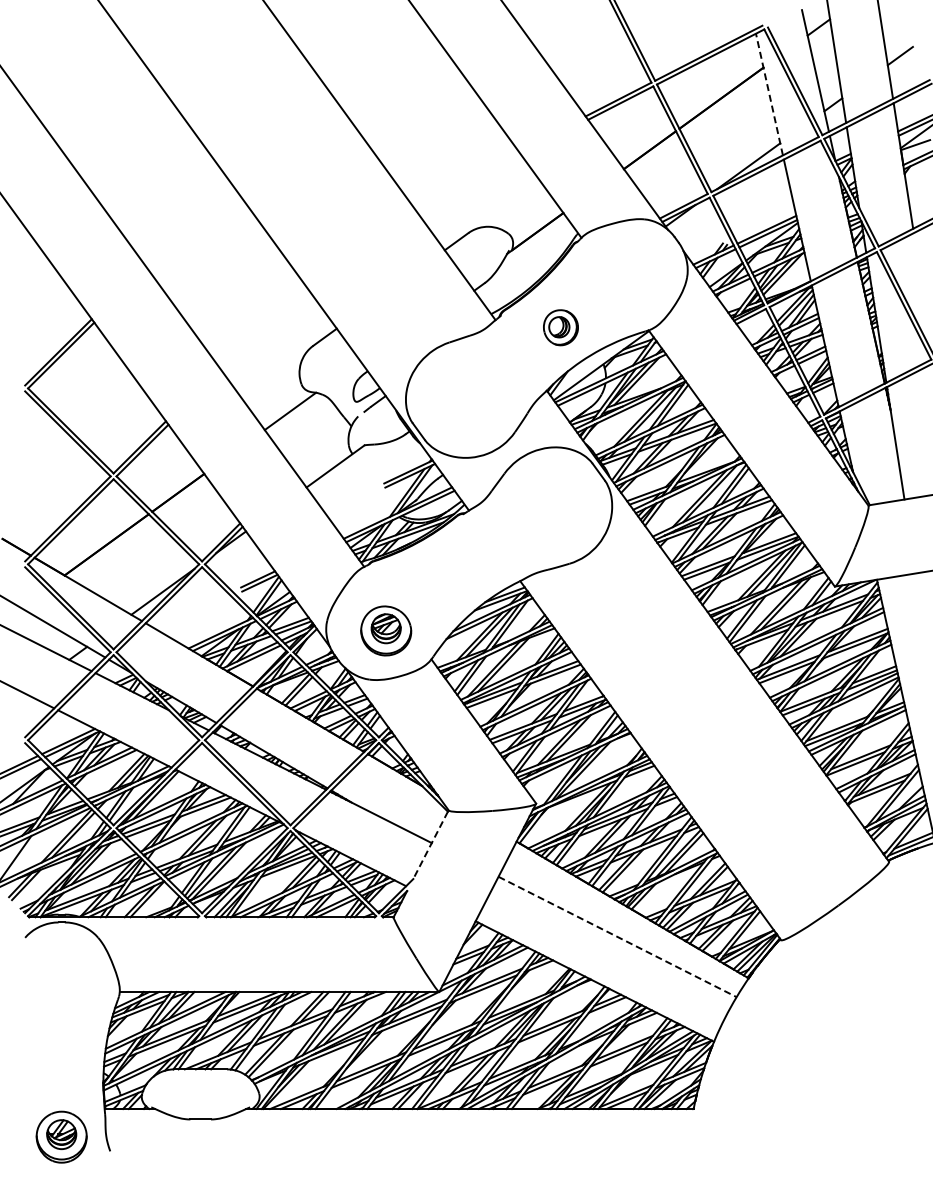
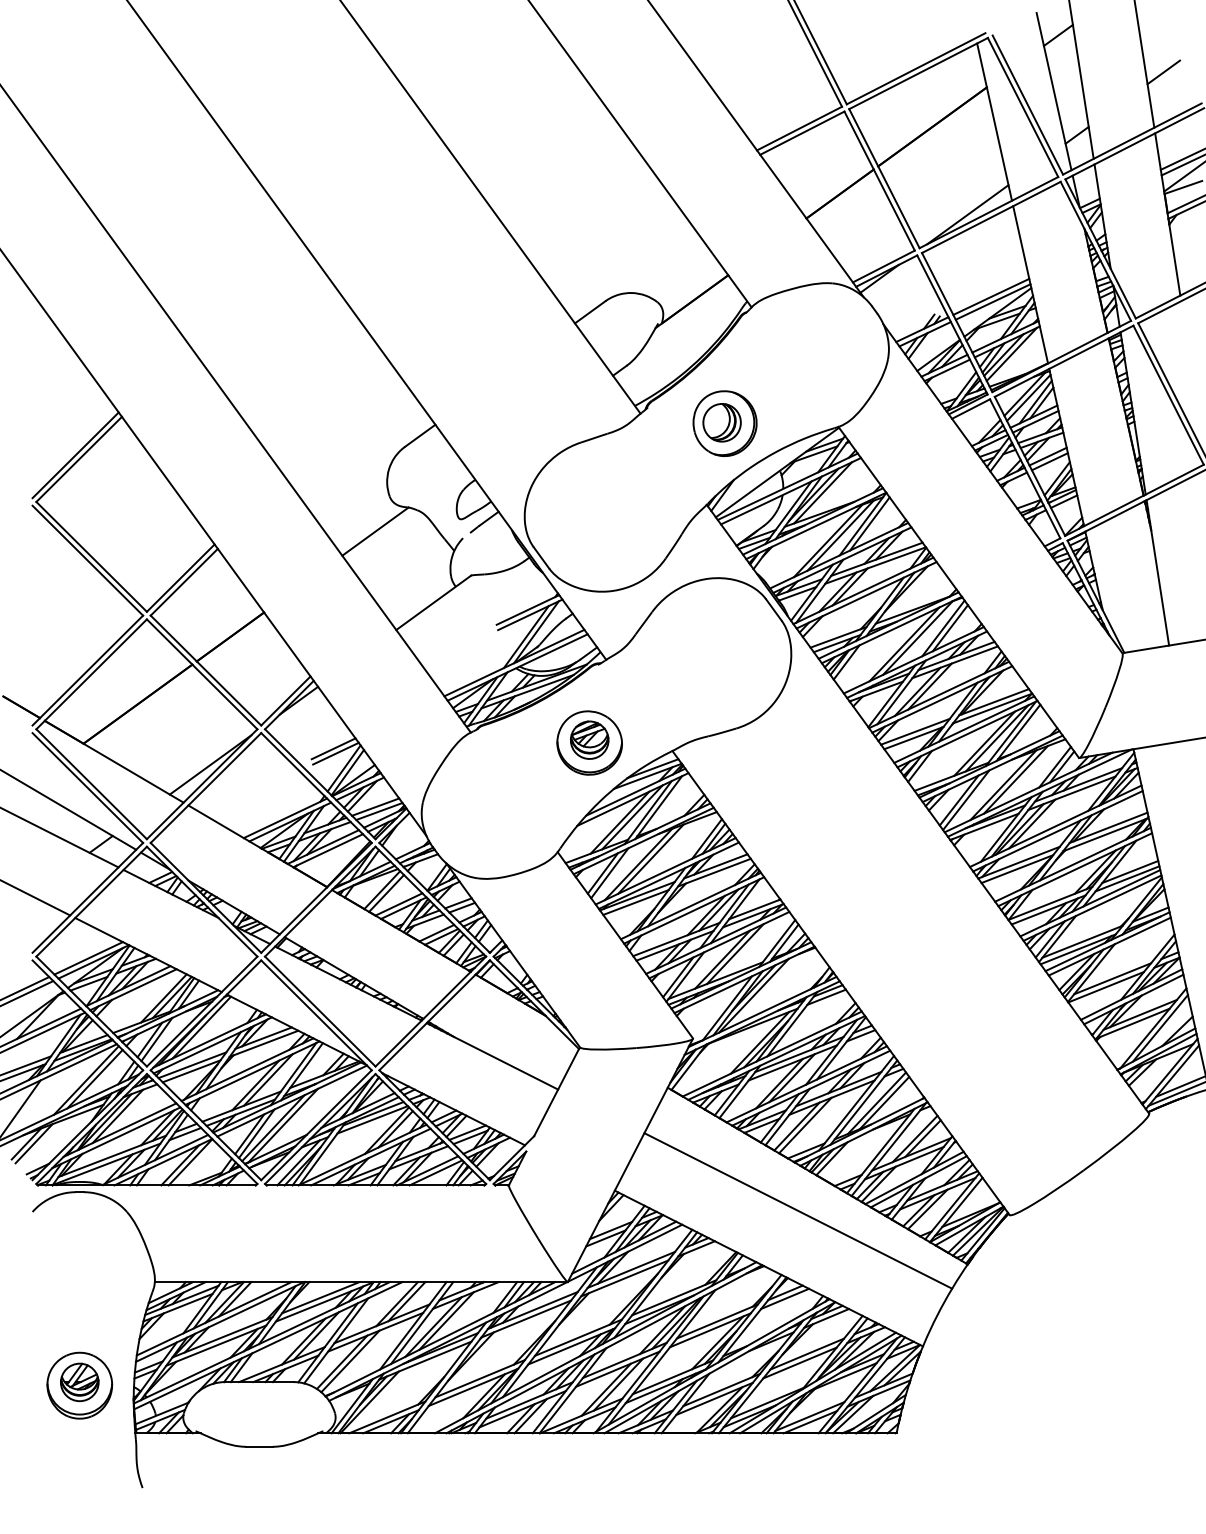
line: (769, 94) -> (994, 122), dashed -> solid
part: (560, 327) -> (724, 423), size x1.43
part: (386, 630) -> (590, 742), moved
line: (430, 845) -> (556, 1092), dashed -> solid
line: (618, 937) -> (799, 1211), dashed -> solid
part: (61, 1136) -> (79, 1384), moved

